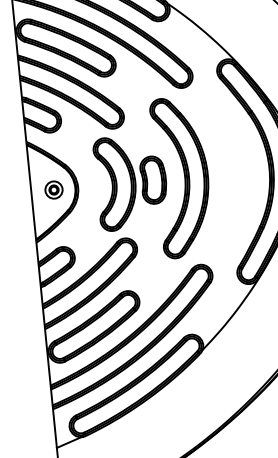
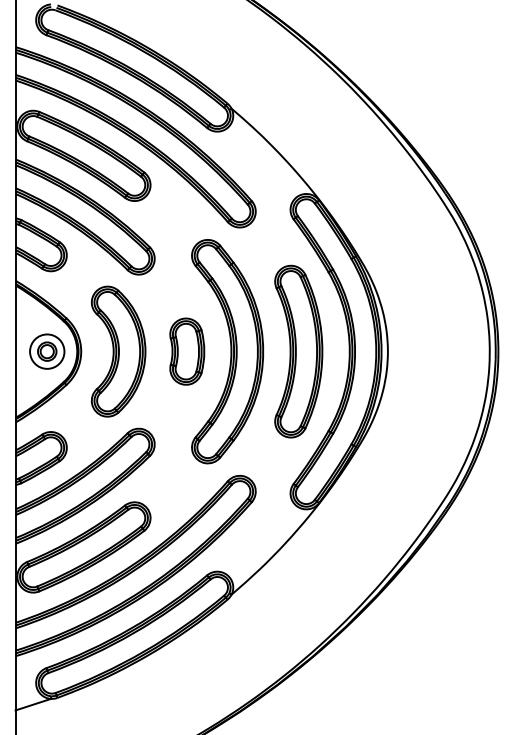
part: (232, 172) -> (298, 351), added
part: (116, 183) -> (118, 351), moved
part: (54, 189) -> (47, 351), size x1.43

